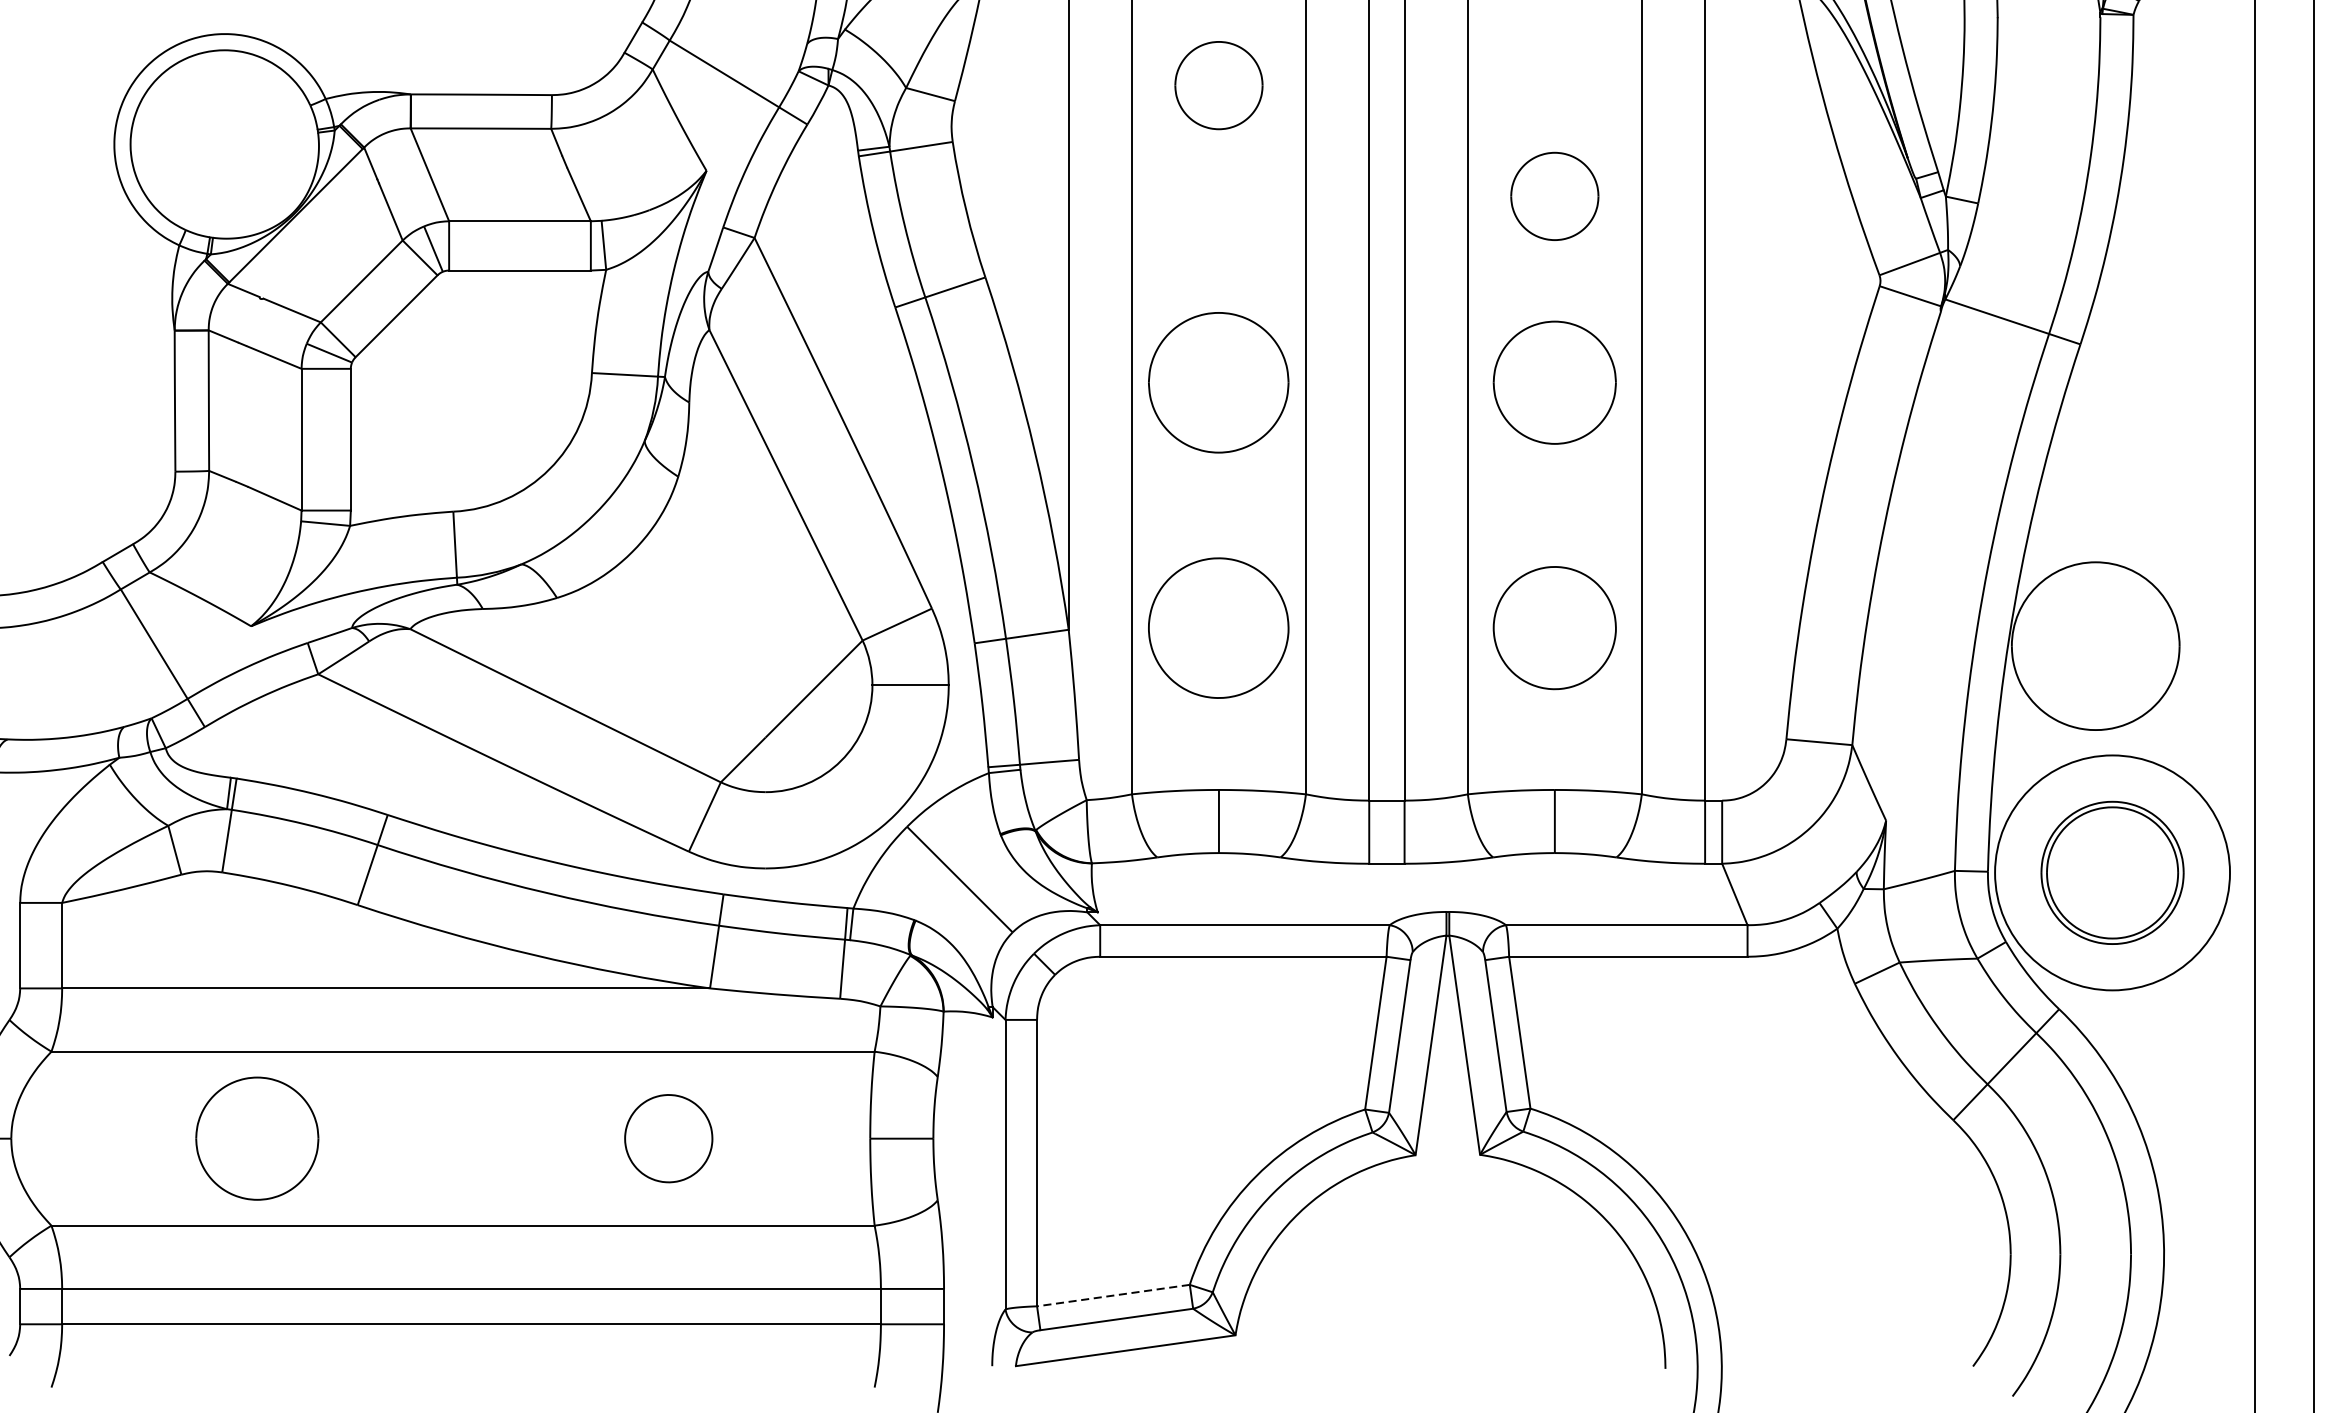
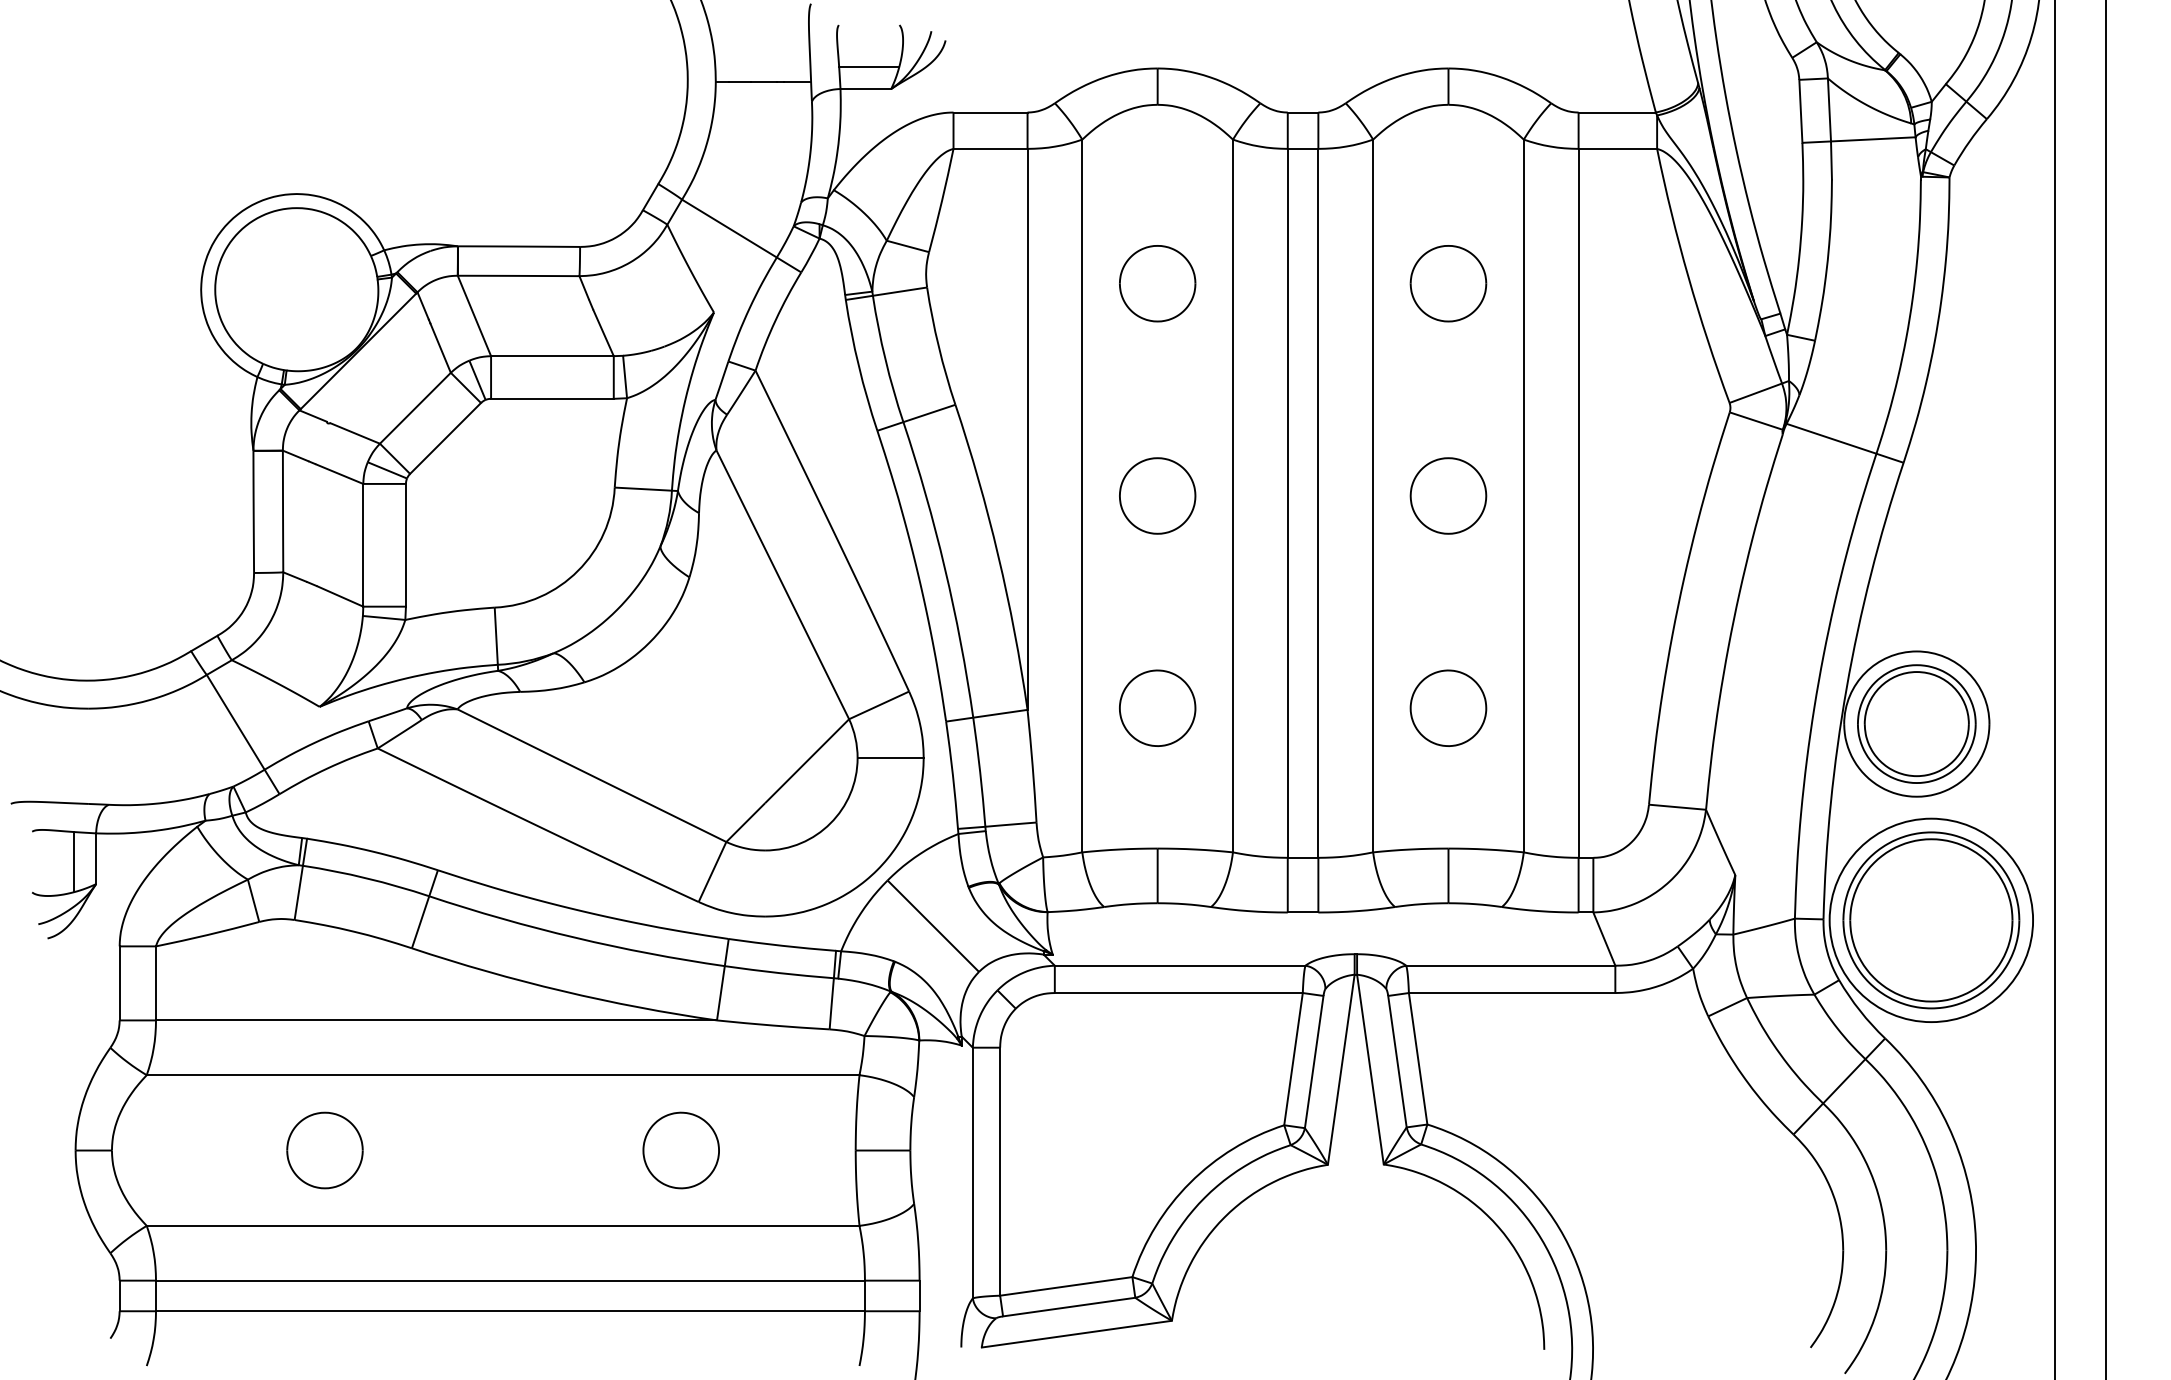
part: (1218, 85) -> (1157, 283), moved
part: (1554, 196) -> (1448, 283), moved
part: (1218, 382) -> (1157, 495), size x0.62
part: (1554, 382) -> (1448, 495), size x0.71
part: (1218, 627) -> (1157, 707), size x0.62
part: (1554, 627) -> (1448, 707), size x0.71
part: (2095, 645) -> (1916, 723), added
part: (2112, 873) -> (1931, 920), size x1.43
part: (256, 1138) -> (324, 1150), size x0.71
line: (1113, 1295) -> (1066, 1286), dashed -> solid

